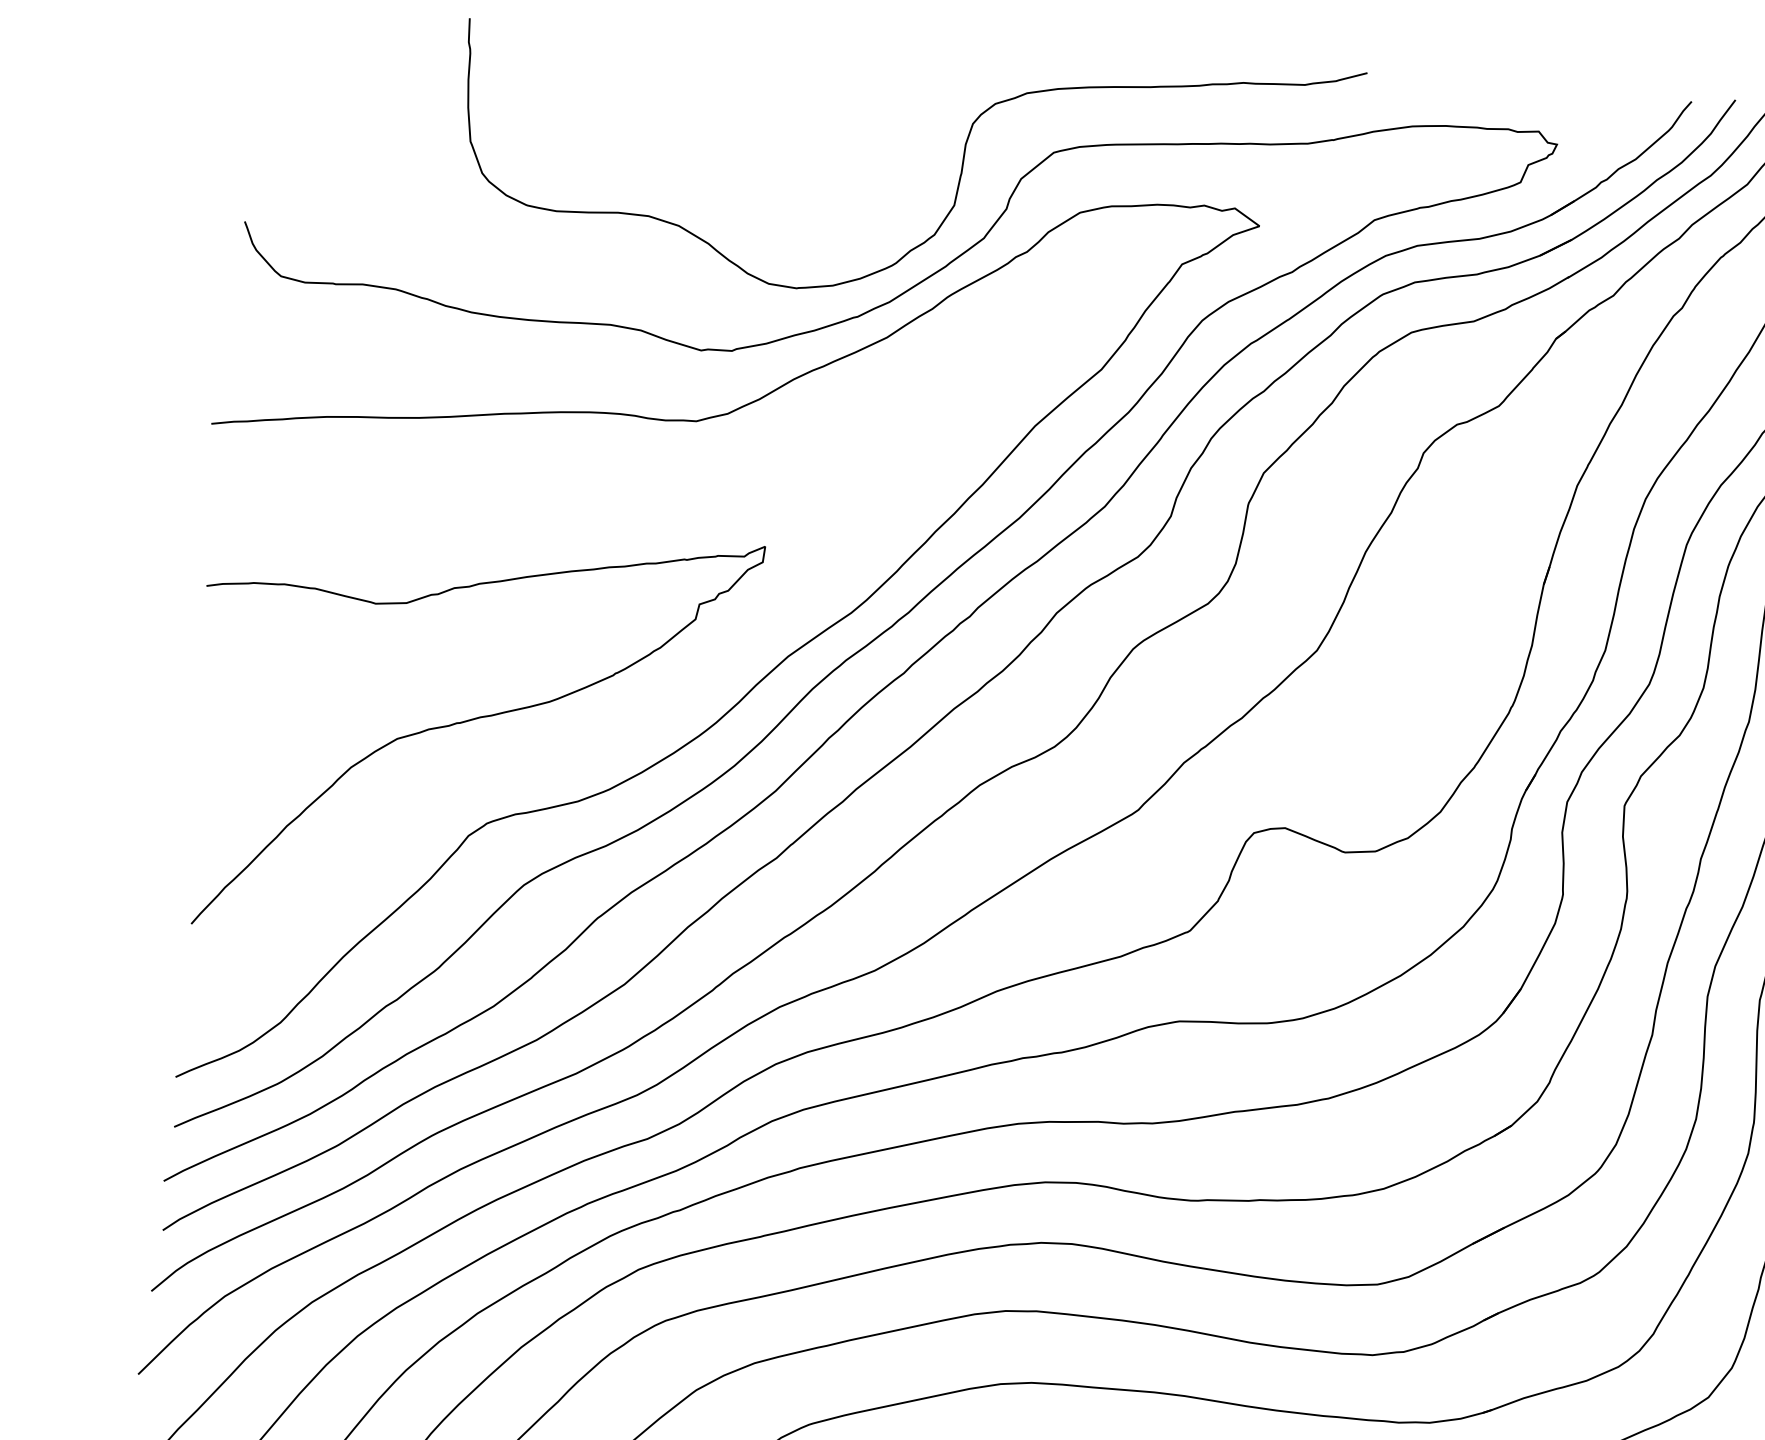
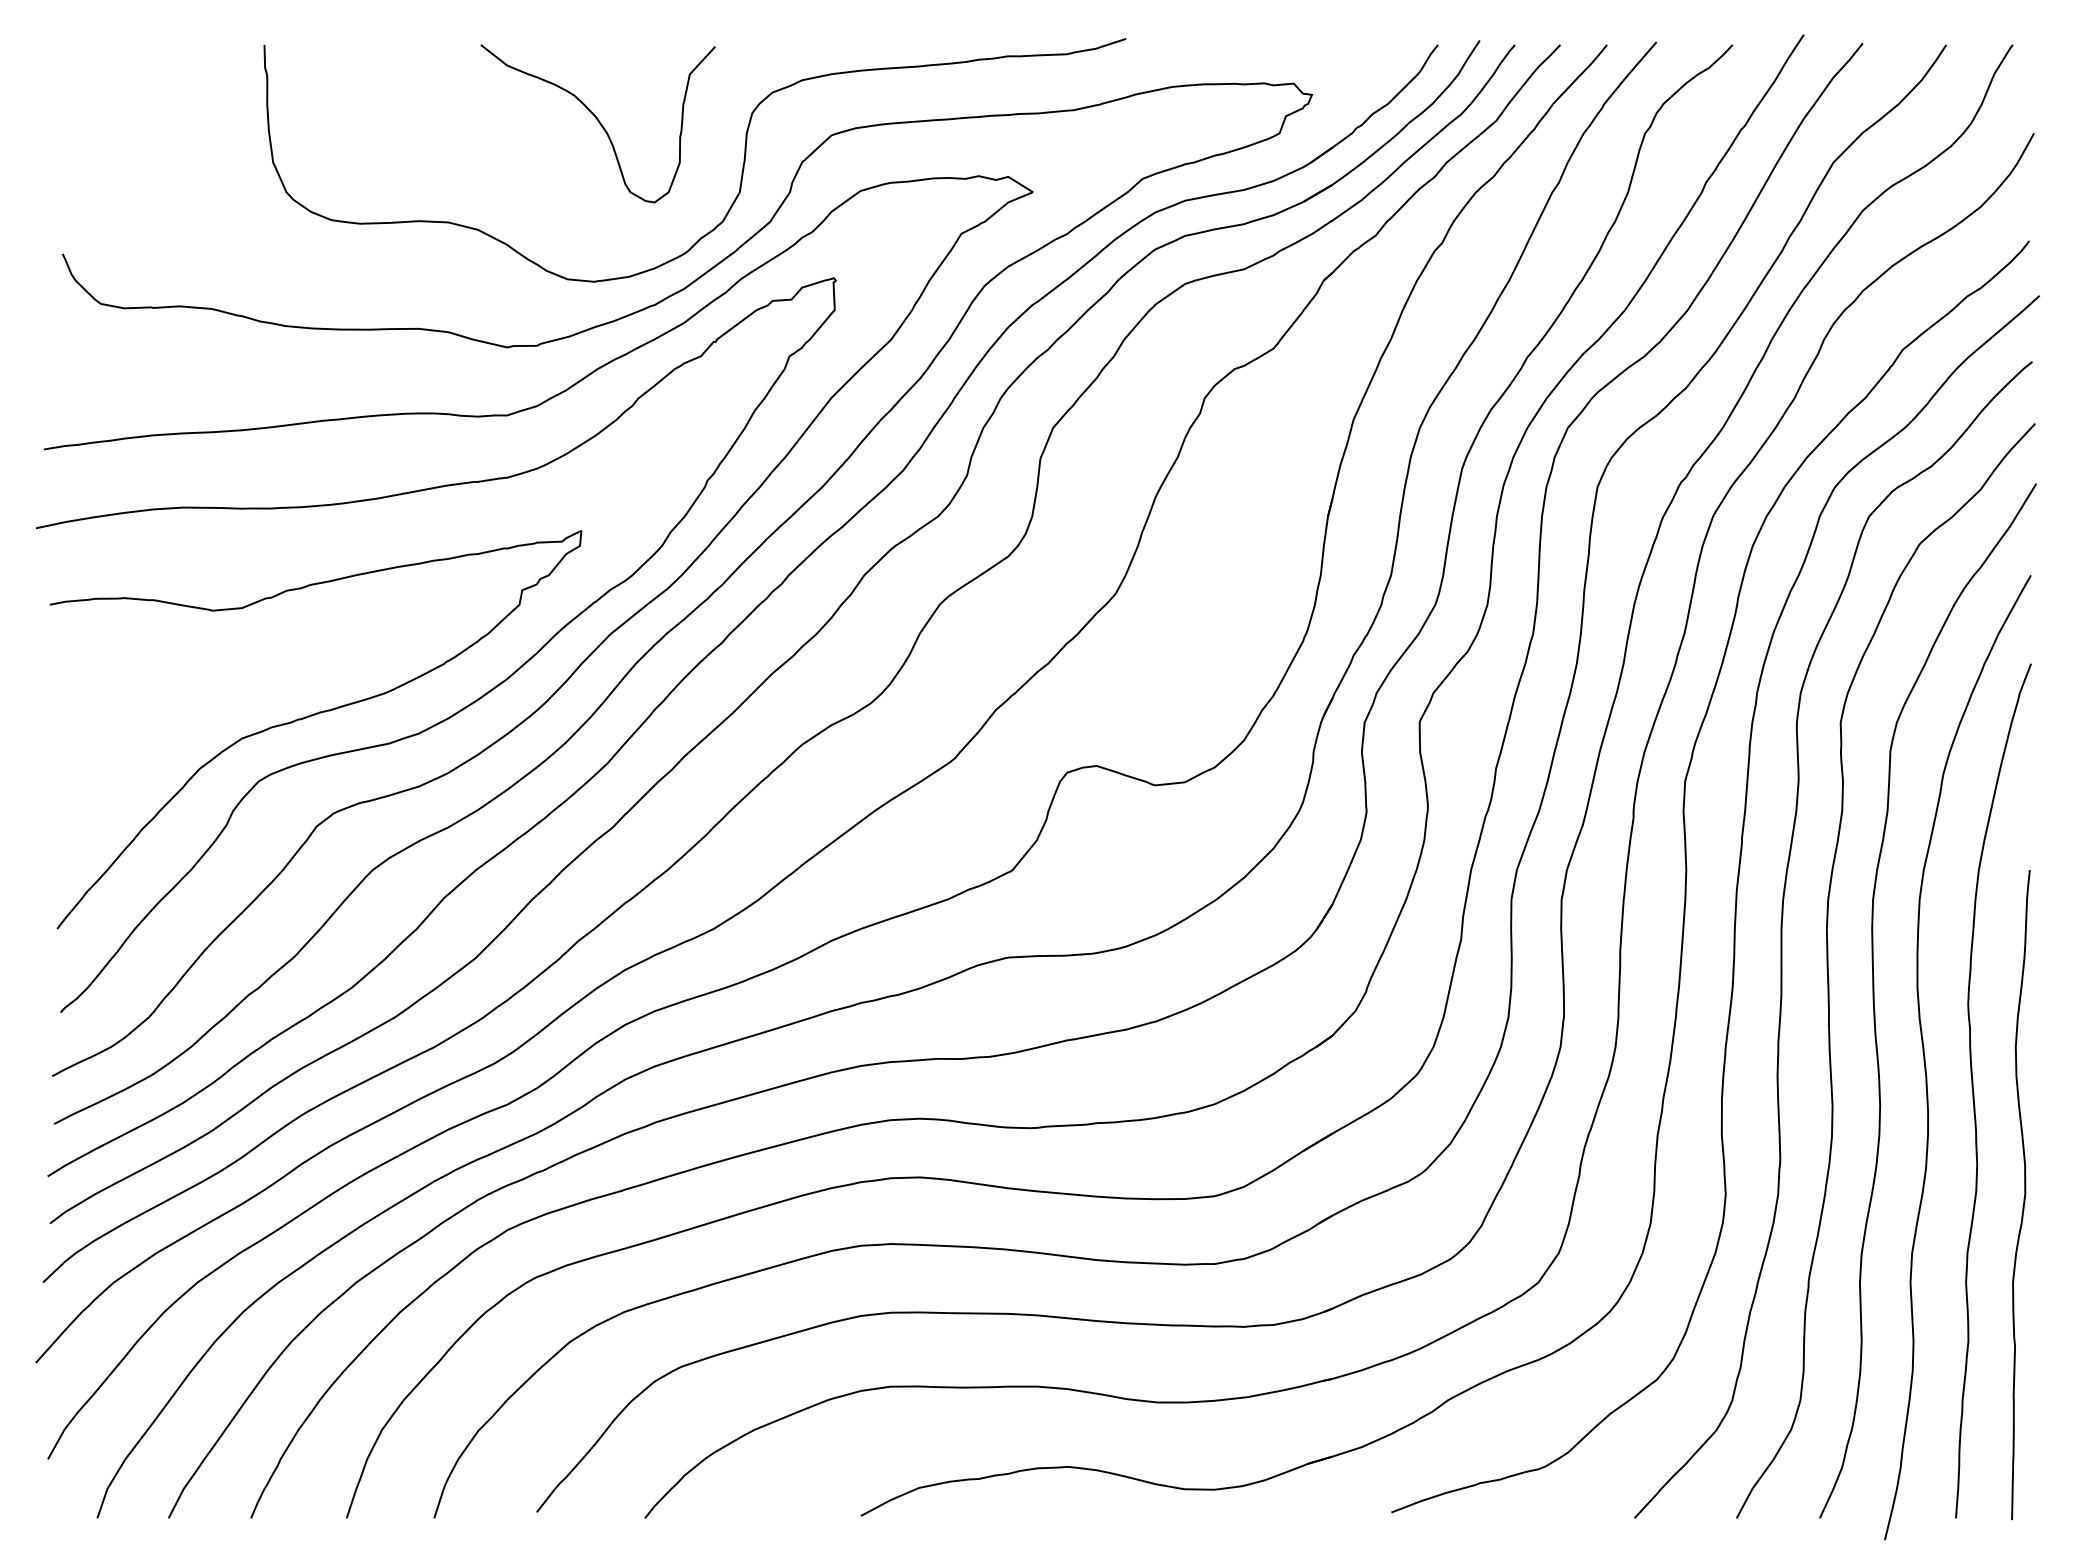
curve: (812, 122) -> (598, 122), added
curve: (641, 715) -> (474, 700), added

